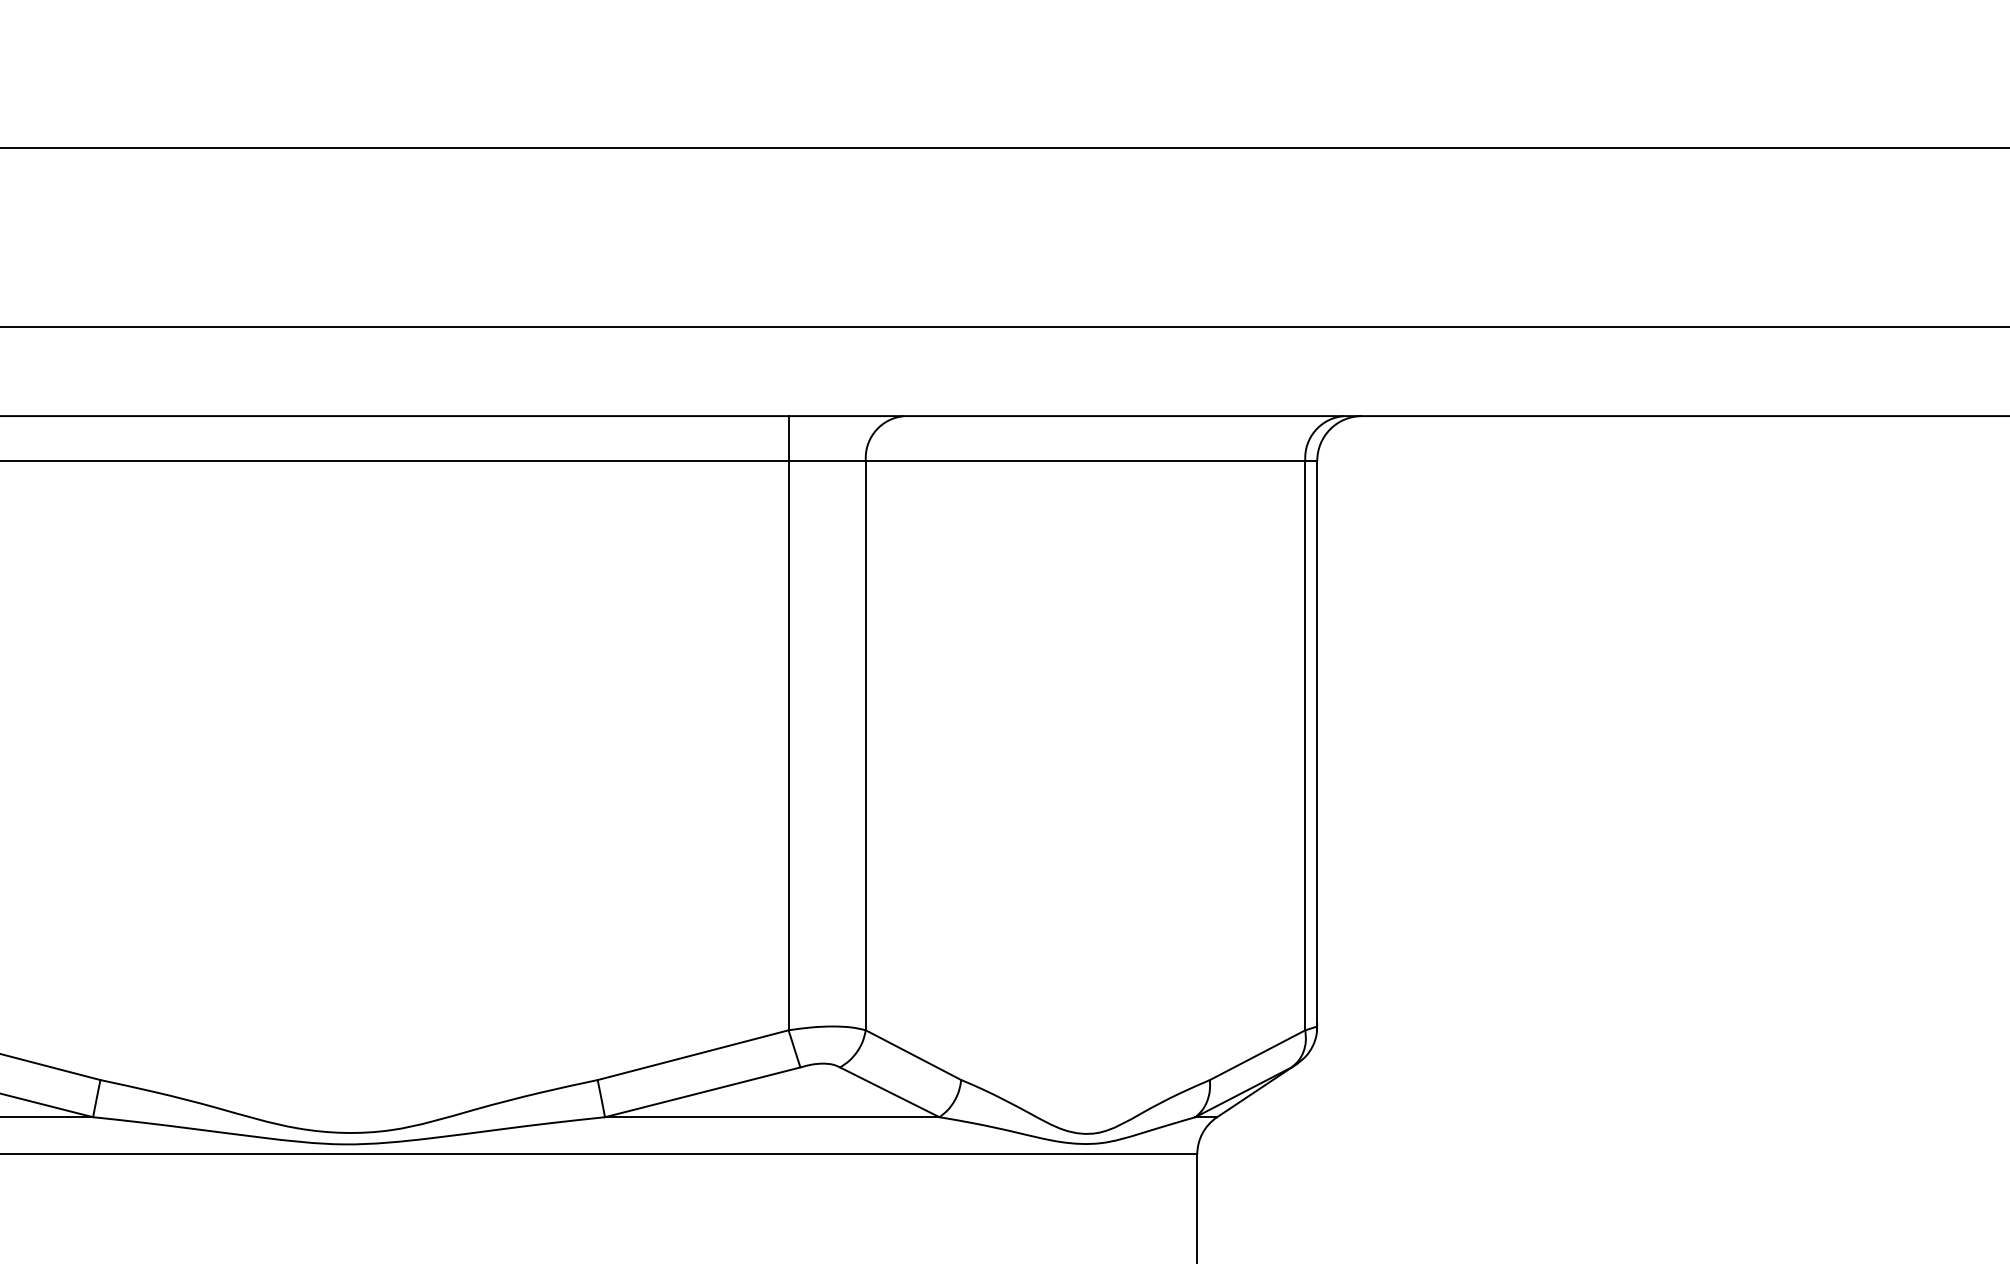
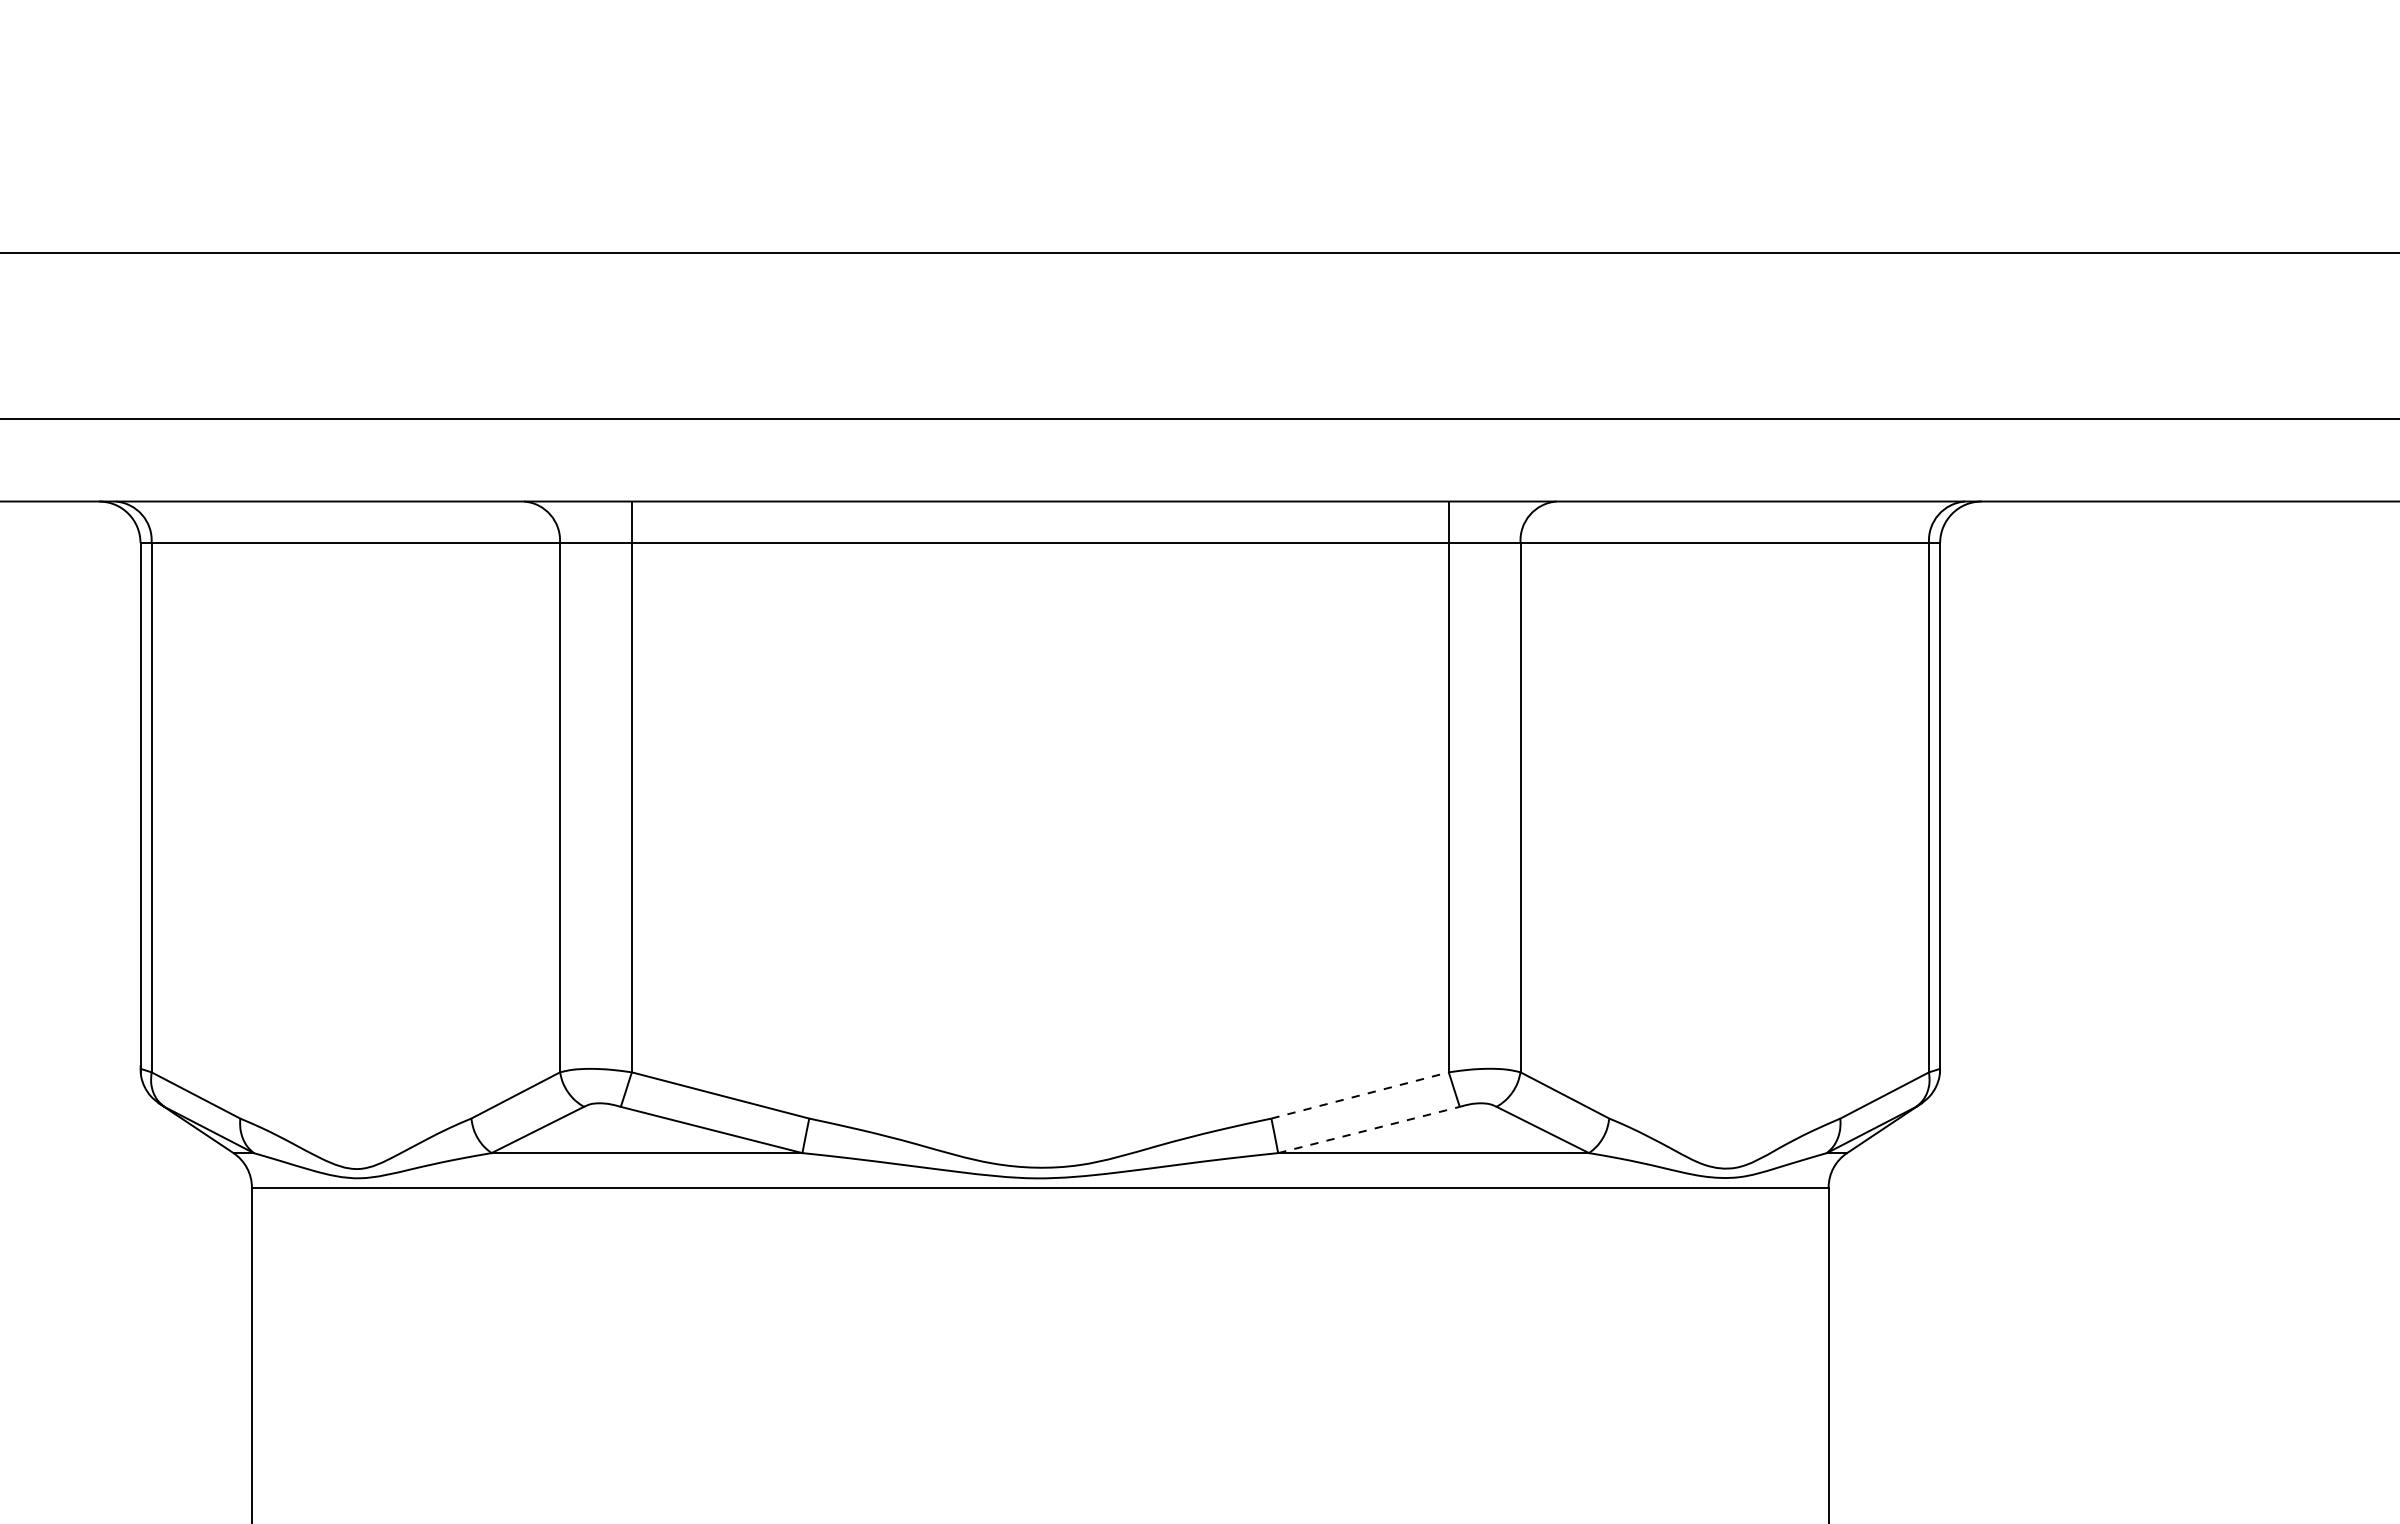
line: (693, 1055) -> (1360, 1095), solid -> dashed
line: (702, 1091) -> (1368, 1129), solid -> dashed

